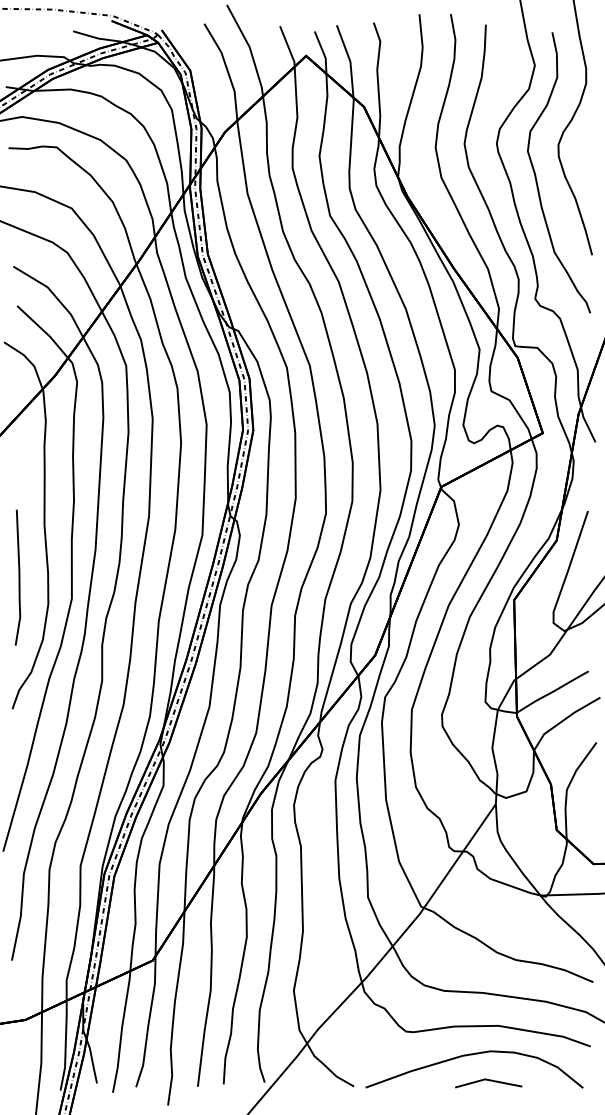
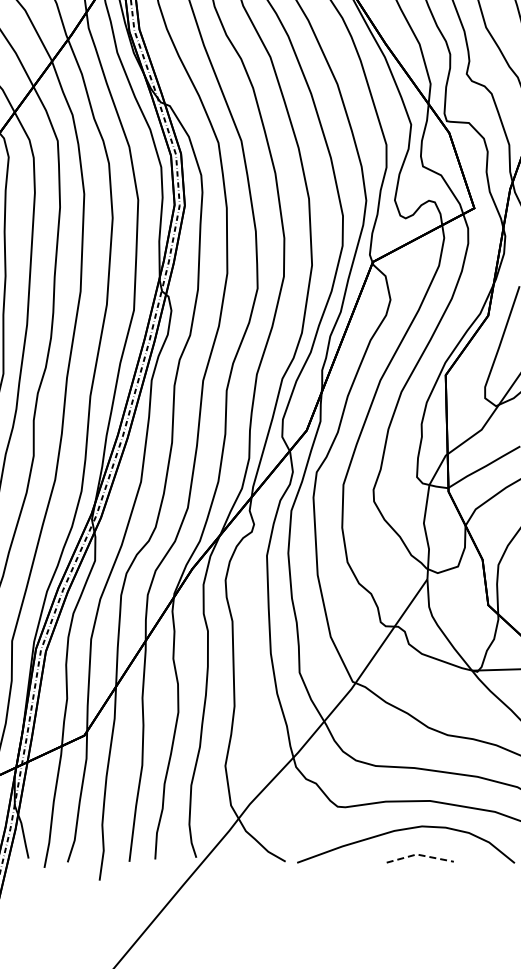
line: (488, 1079) -> (420, 854), solid -> dashed

